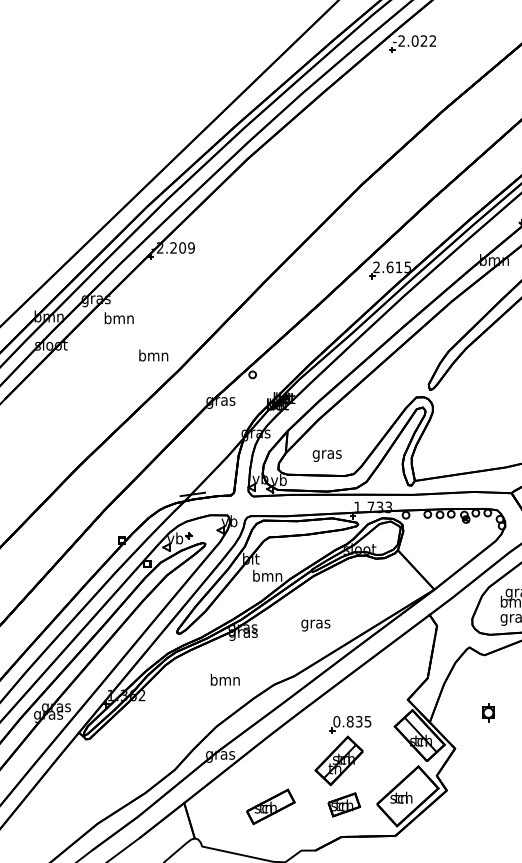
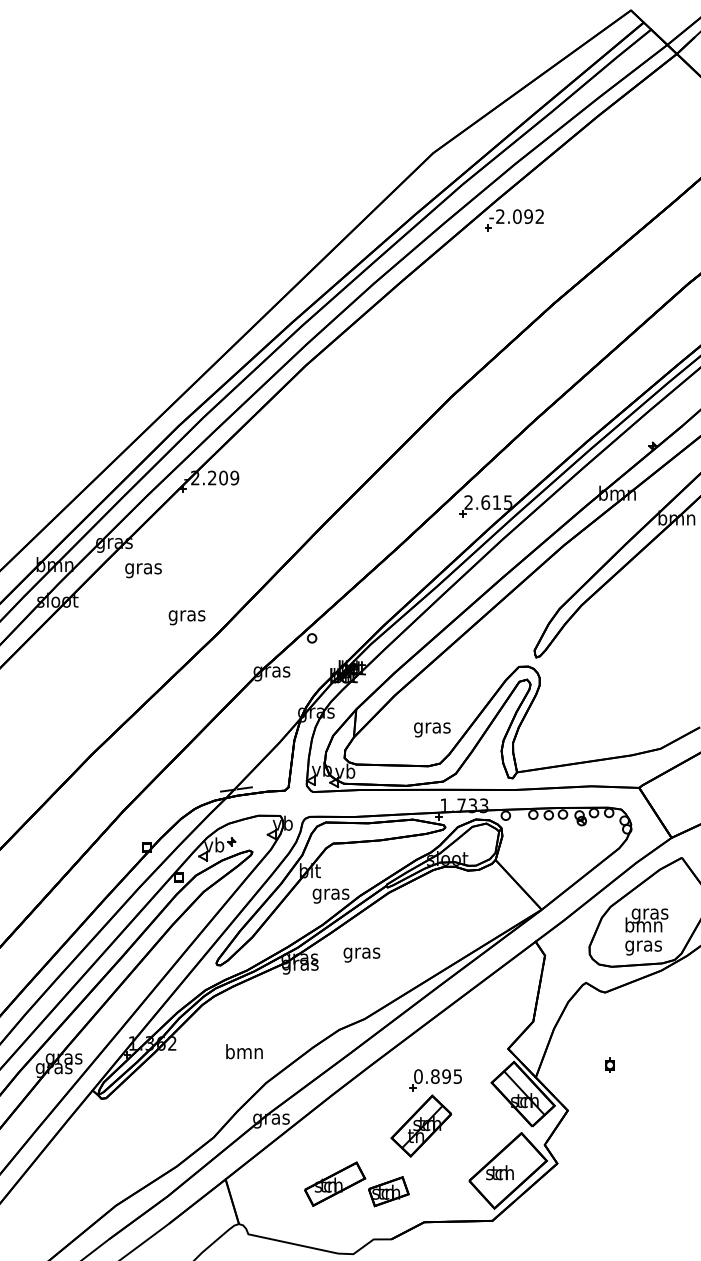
text: (423, 40) -> (528, 216), -2.022 -> -2.092
text: (119, 319) -> (143, 568), bmn -> gras
text: (153, 356) -> (186, 615), bmn -> gras
text: (327, 455) -> (432, 729), moved
text: (267, 576) -> (330, 893), bmn -> gras
text: (315, 625) -> (361, 954), moved
text: (225, 679) -> (244, 1051), moved
part: (488, 712) -> (609, 1064), size x0.62
text: (359, 721) -> (446, 1076), 0.835 -> 0.895
part: (344, 804) -> (388, 1191), moved

